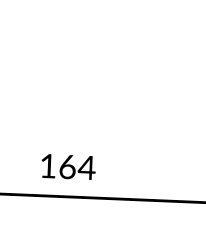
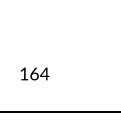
text: (69, 166) -> (35, 73), moved

